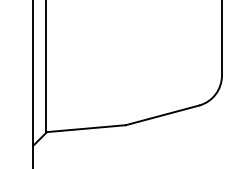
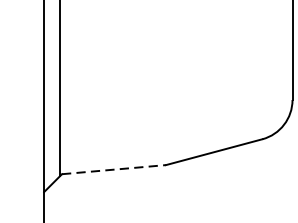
line: (86, 128) -> (114, 169), solid -> dashed

